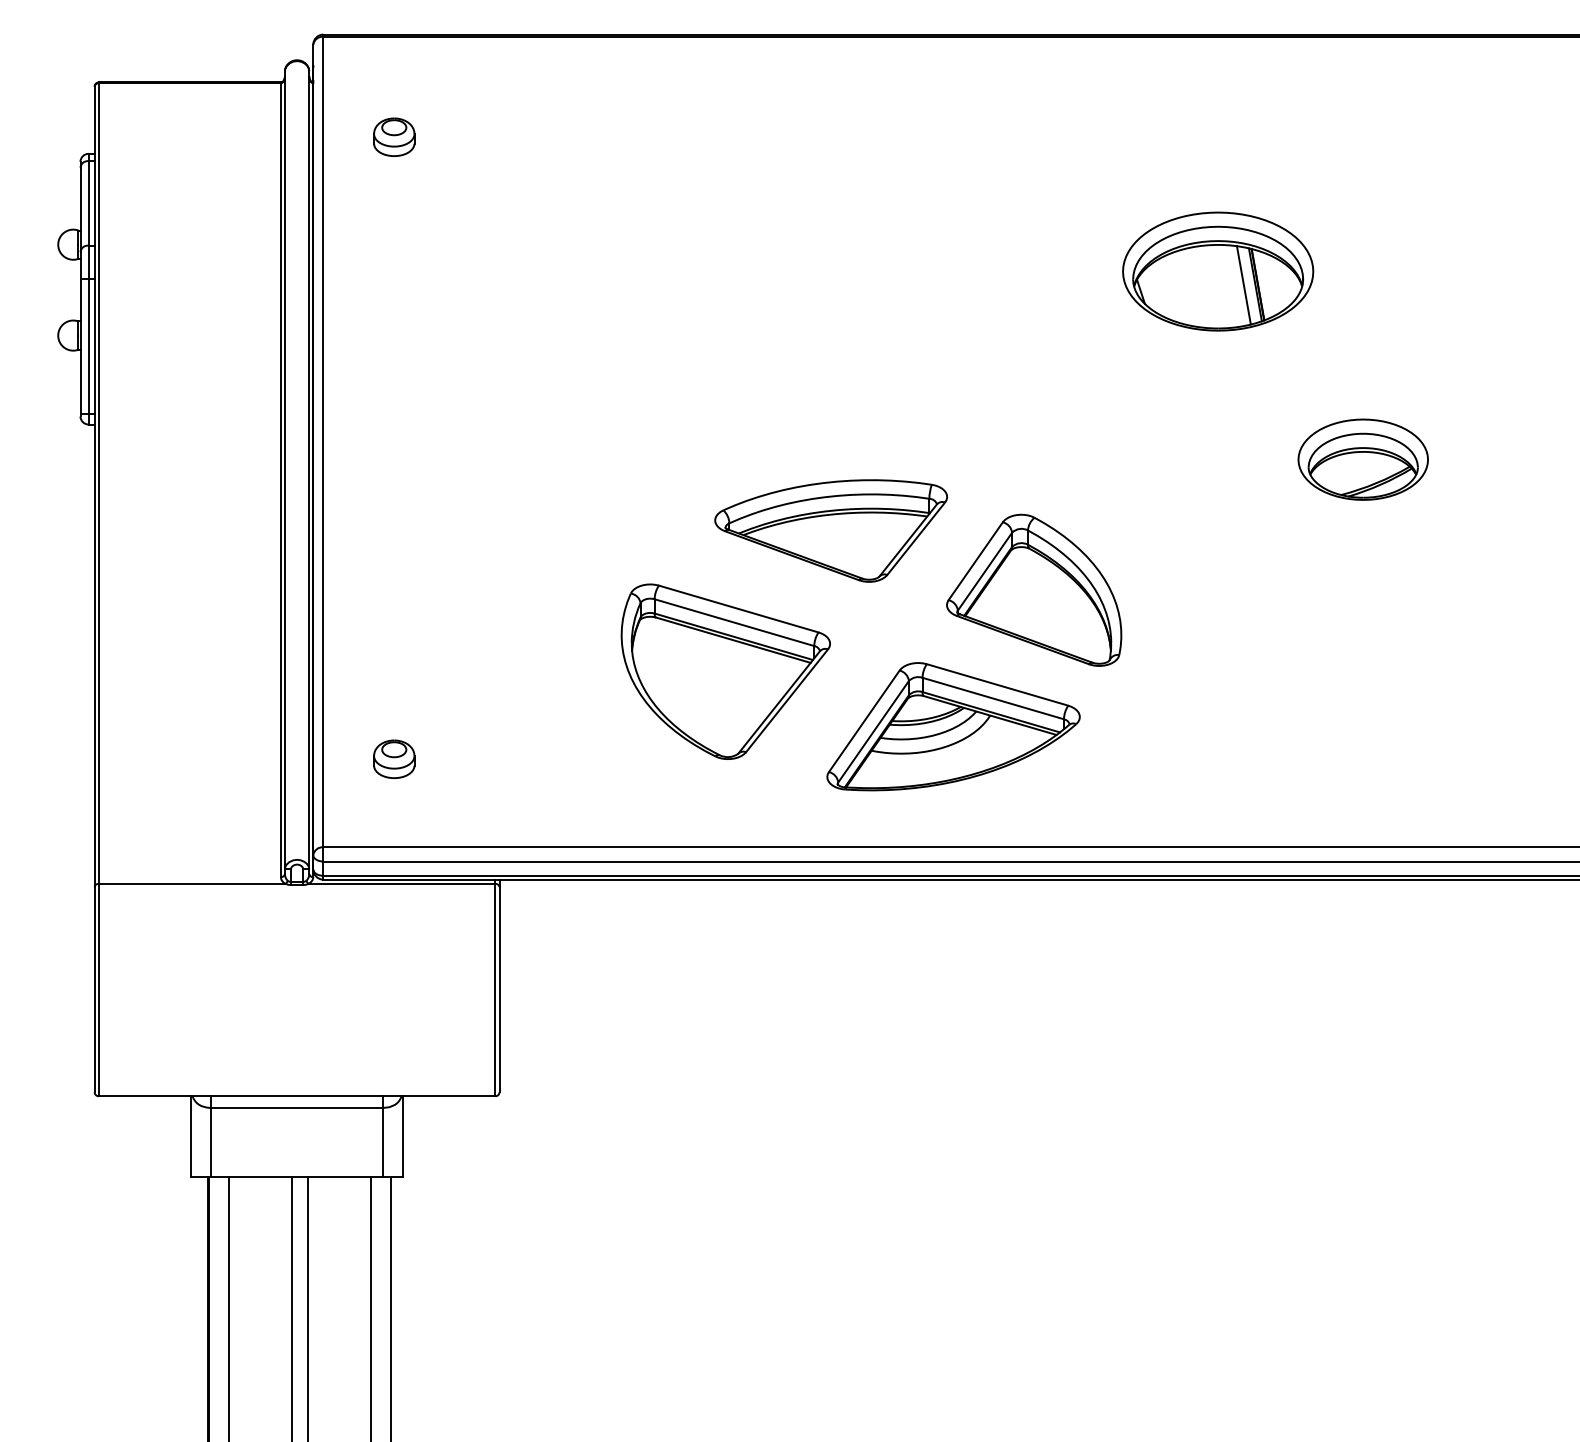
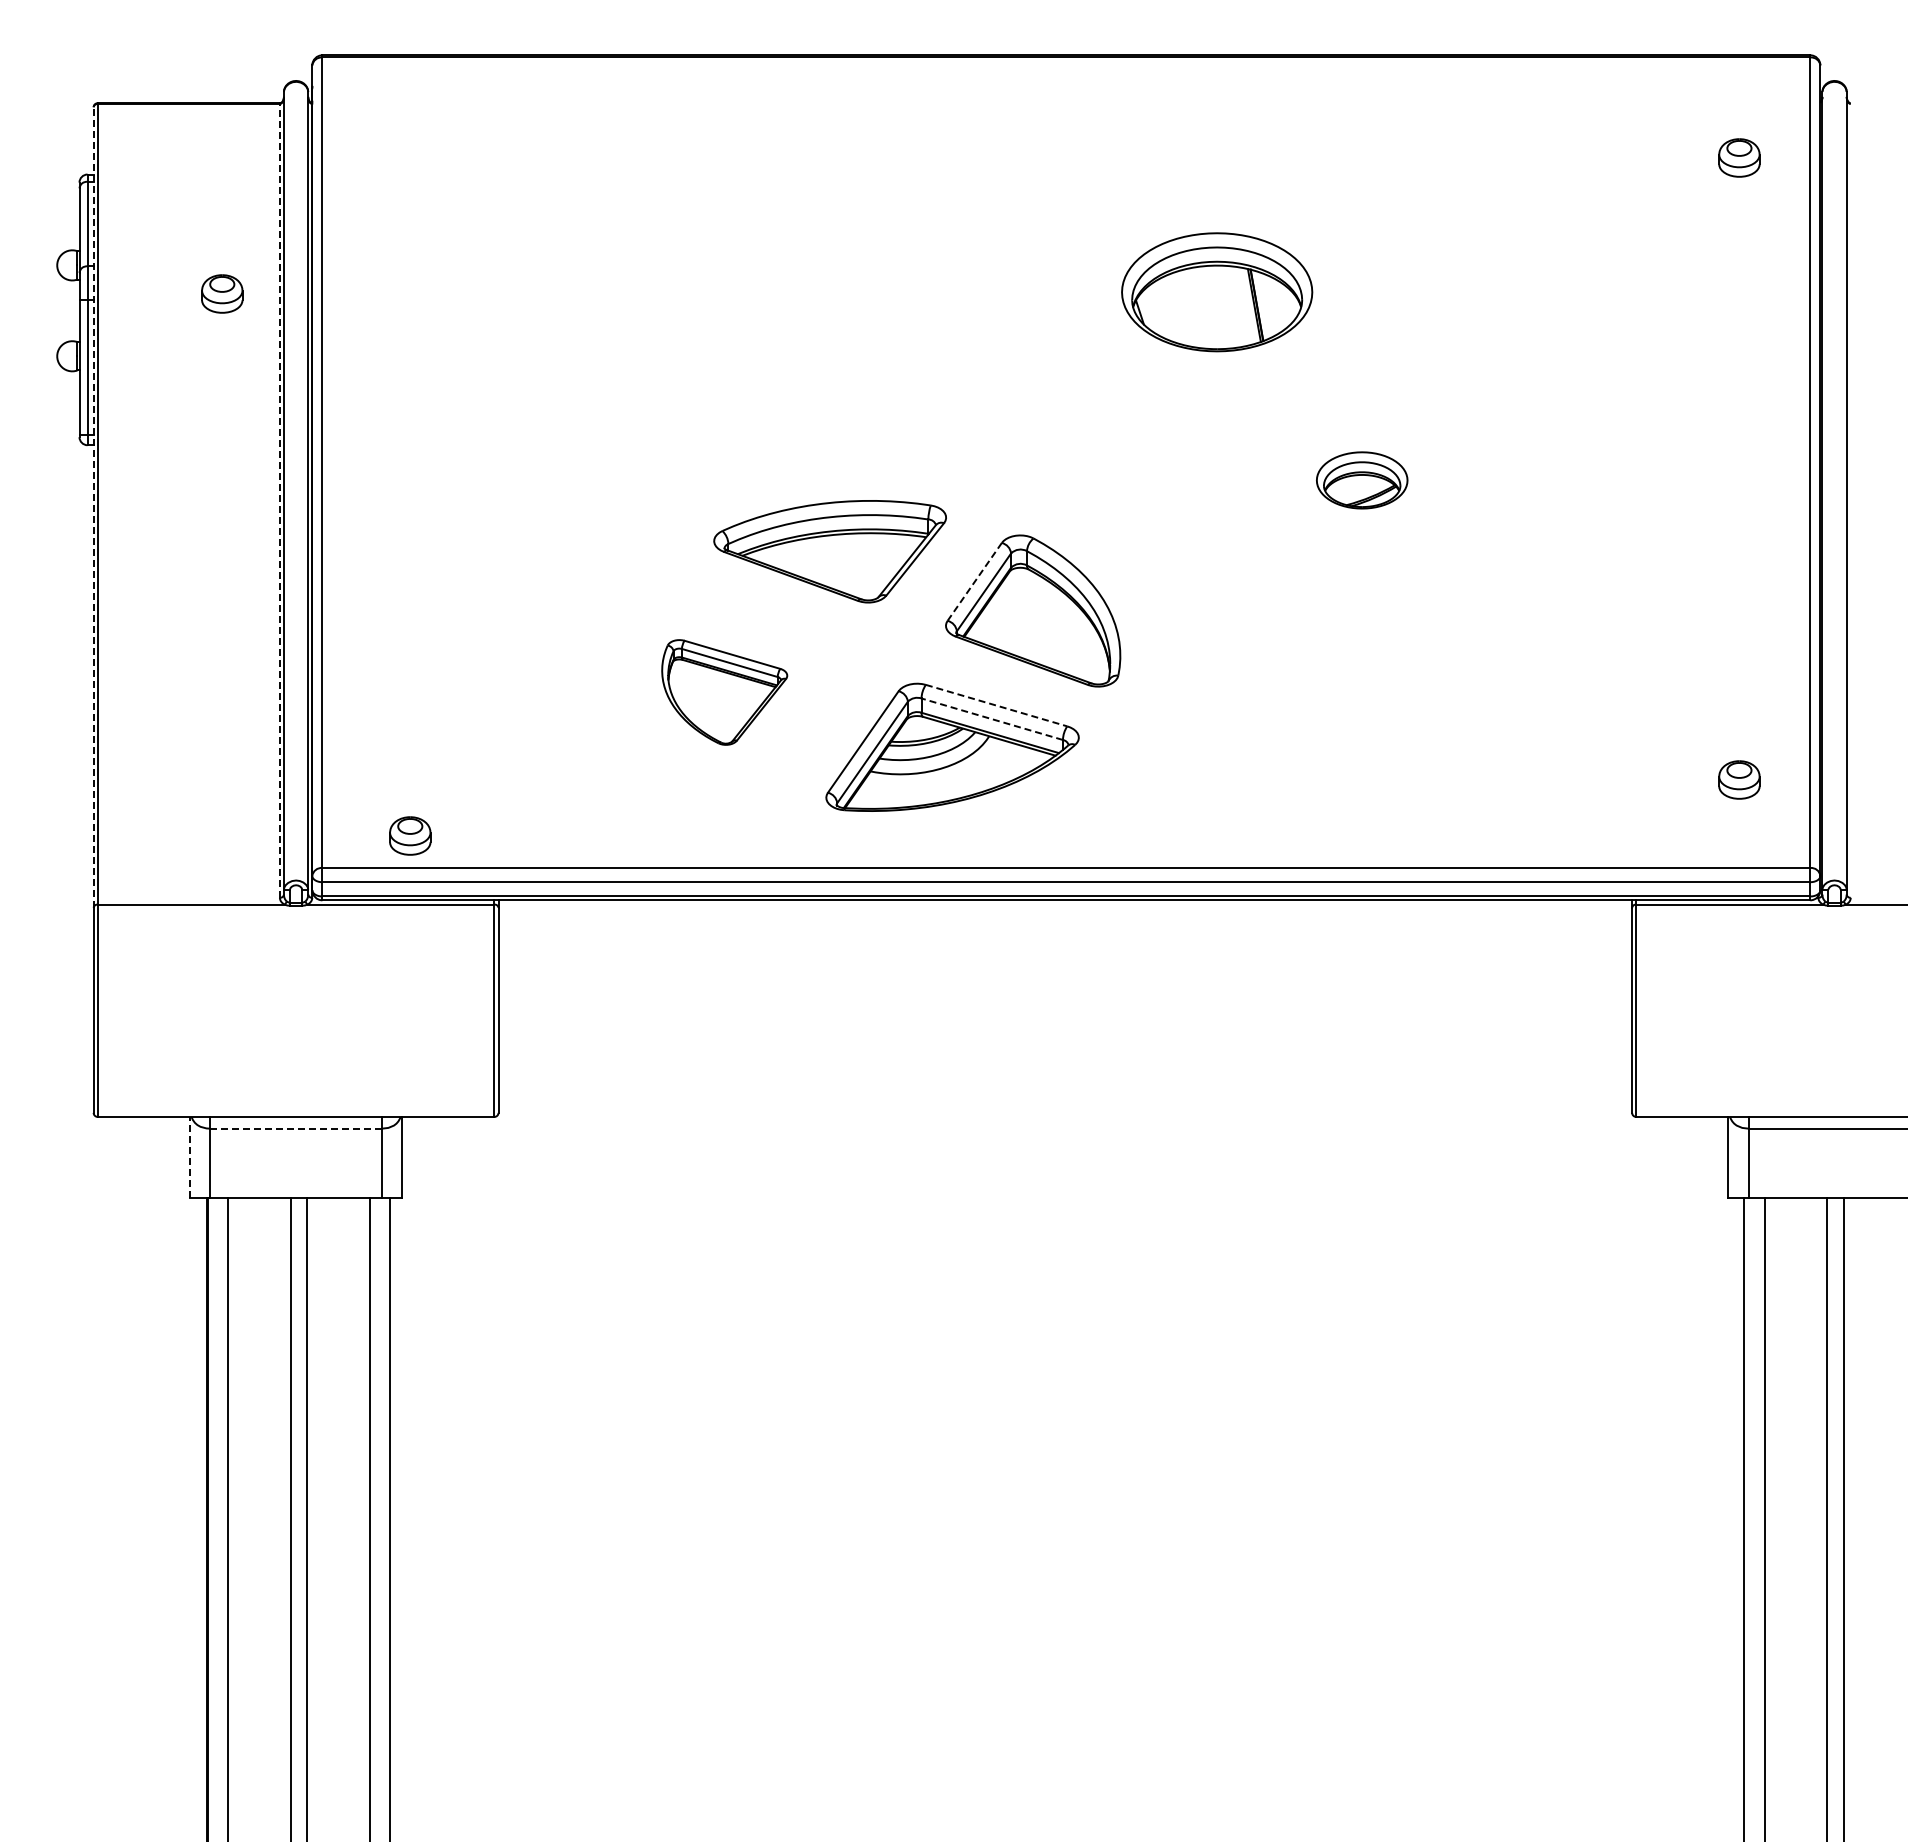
part: (394, 136) -> (222, 293), moved
line: (1243, 284) -> (1242, 305), removed
part: (1362, 459) -> (1361, 480), size x0.7
line: (280, 479) -> (279, 500), solid -> dashed
line: (94, 486) -> (93, 507), solid -> dashed
line: (976, 560) -> (975, 581), solid -> dashed
part: (725, 671) -> (724, 692), size x0.6
line: (997, 684) -> (996, 705), solid -> dashed
line: (993, 698) -> (992, 719), solid -> dashed
part: (394, 758) -> (410, 835), moved
line: (296, 1107) -> (295, 1128), solid -> dashed
line: (190, 1135) -> (189, 1156), solid -> dashed

